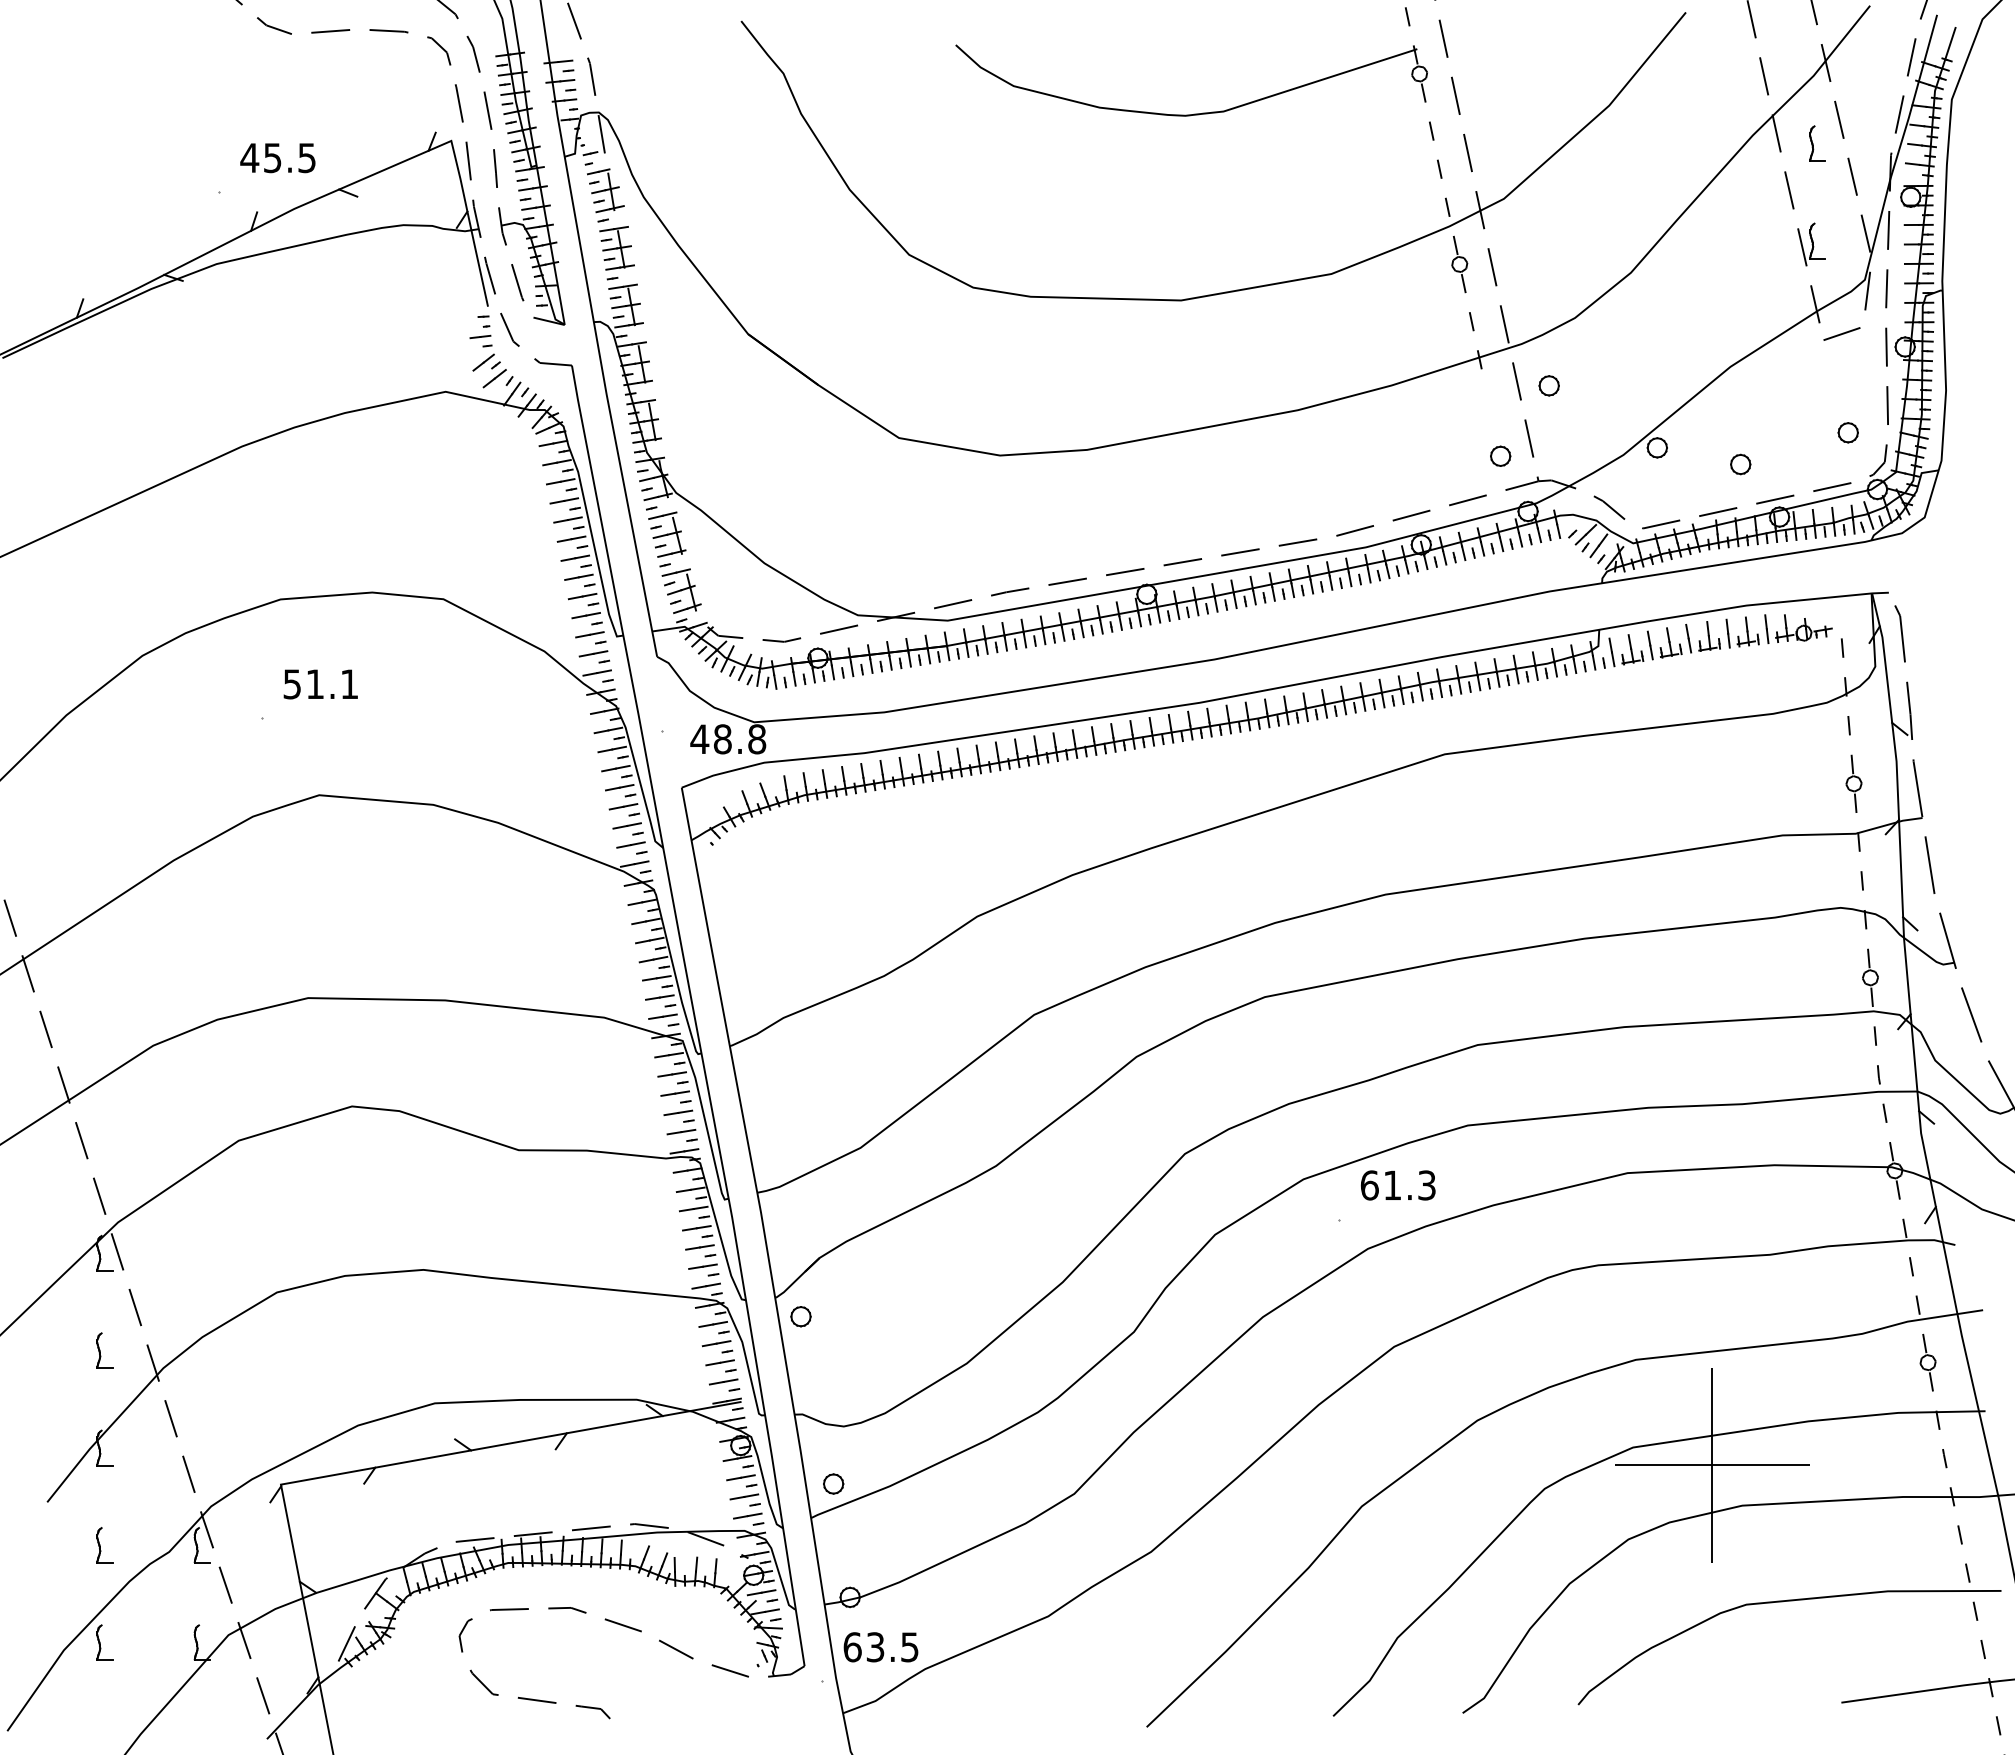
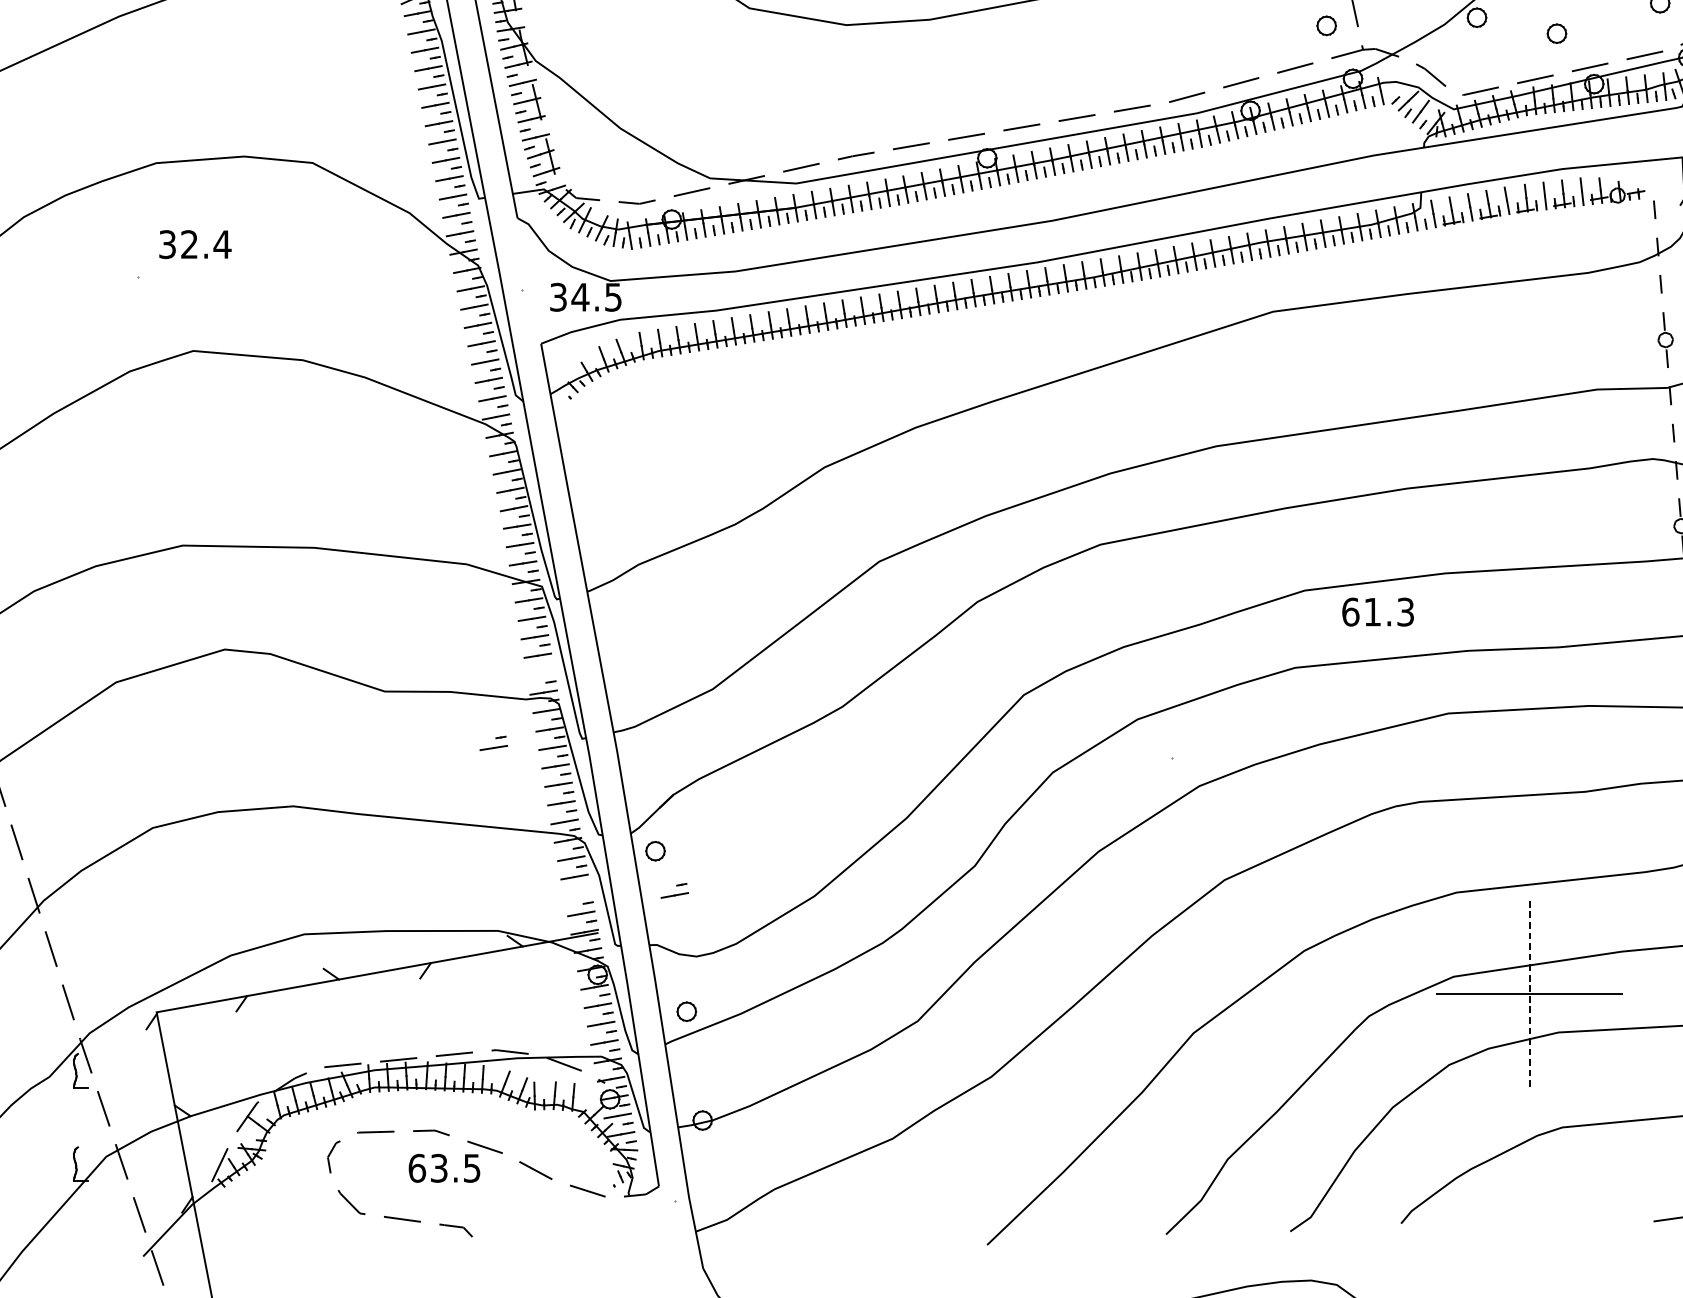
text: (321, 683) -> (195, 243), 51.1 -> 32.4
text: (728, 739) -> (585, 297), 48.8 -> 34.5
part: (681, 1127) -> (493, 743), moved
text: (1398, 1185) -> (1378, 612), moved
part: (719, 1357) -> (674, 890), moved
line: (1712, 1464) -> (1529, 993), solid -> dashed
text: (880, 1647) -> (443, 1168), moved

